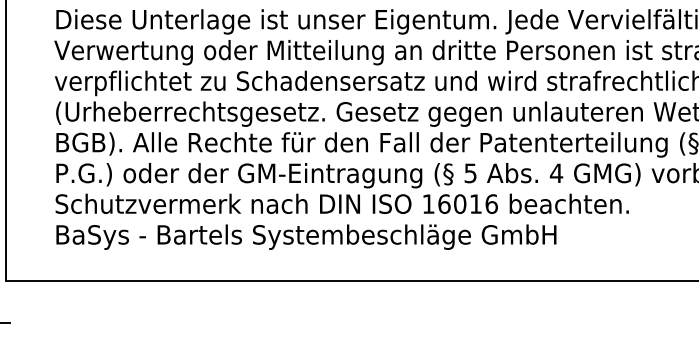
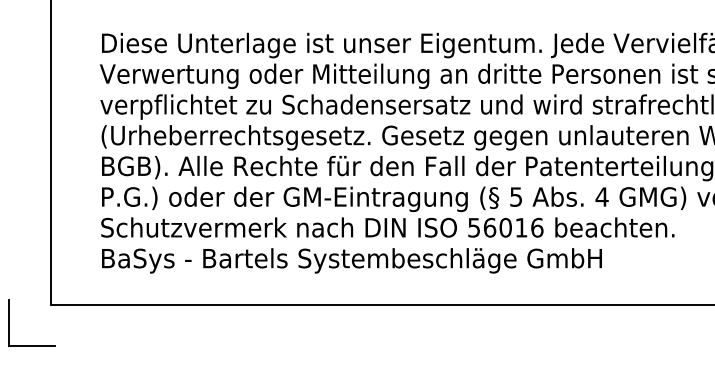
text: (427, 203) -> (473, 227), 16016 -> 56016

